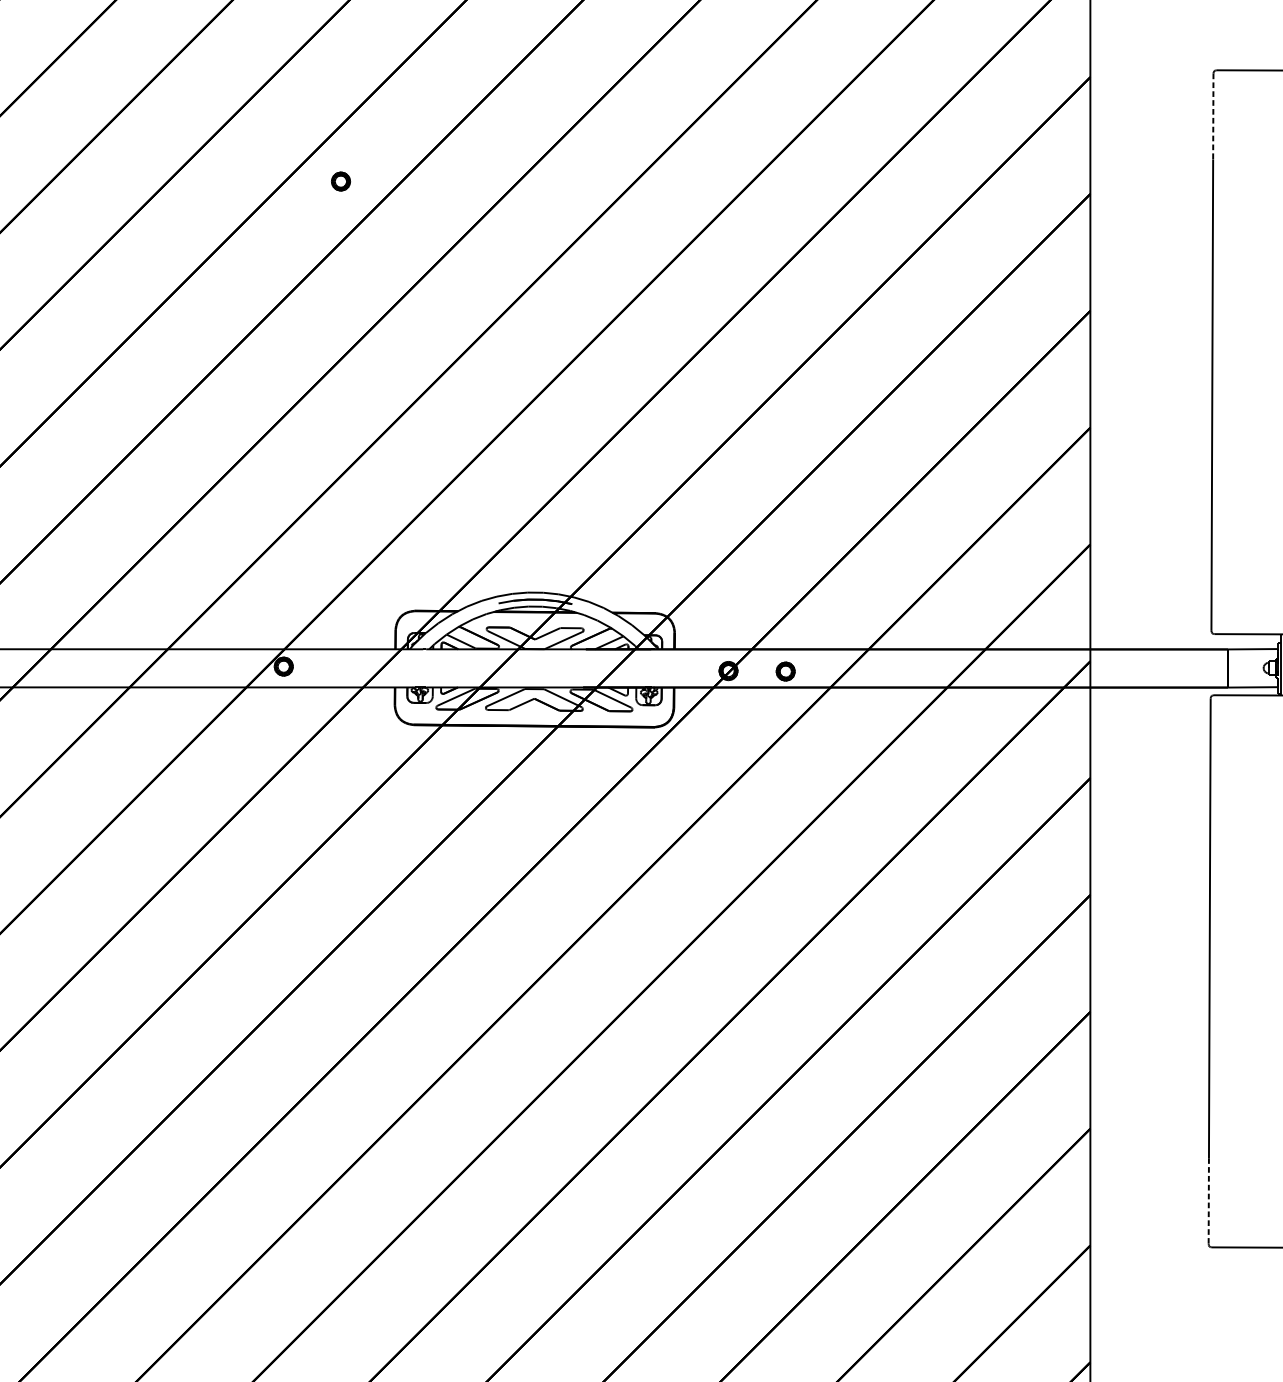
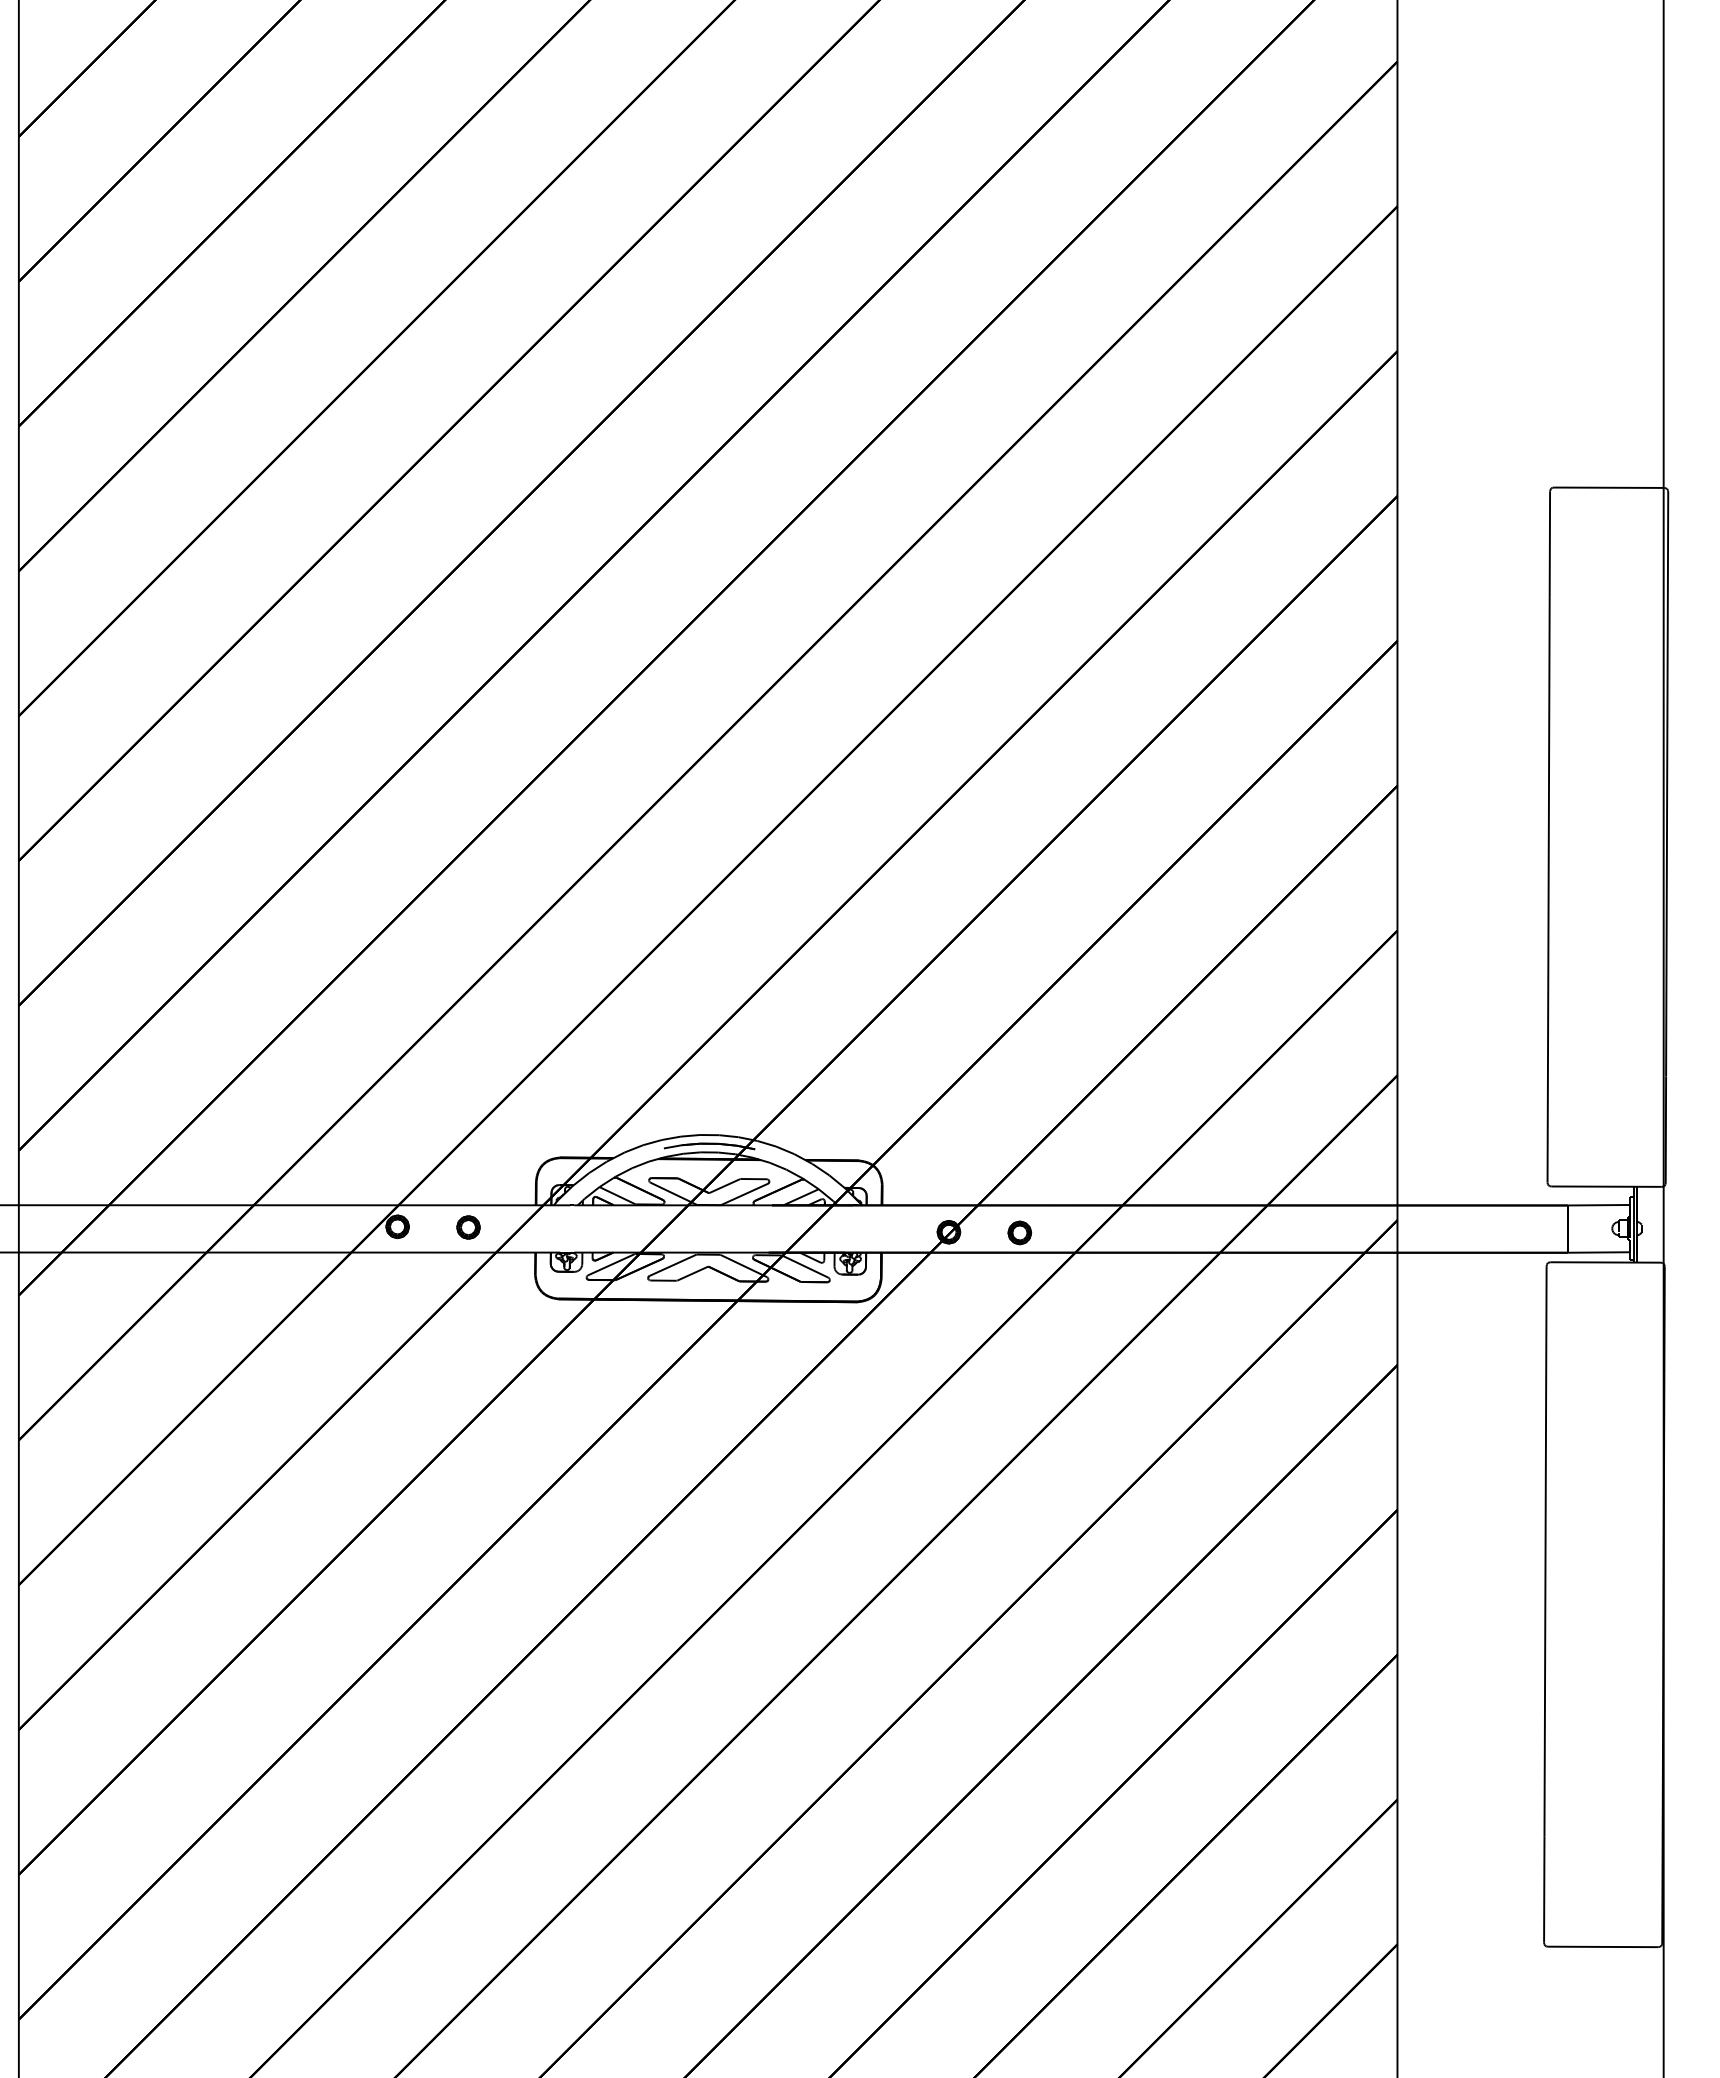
line: (1213, 117) -> (1549, 545), dashed -> solid
part: (340, 181) -> (468, 1227), moved
line: (1208, 1201) -> (1544, 1889), dashed -> solid

